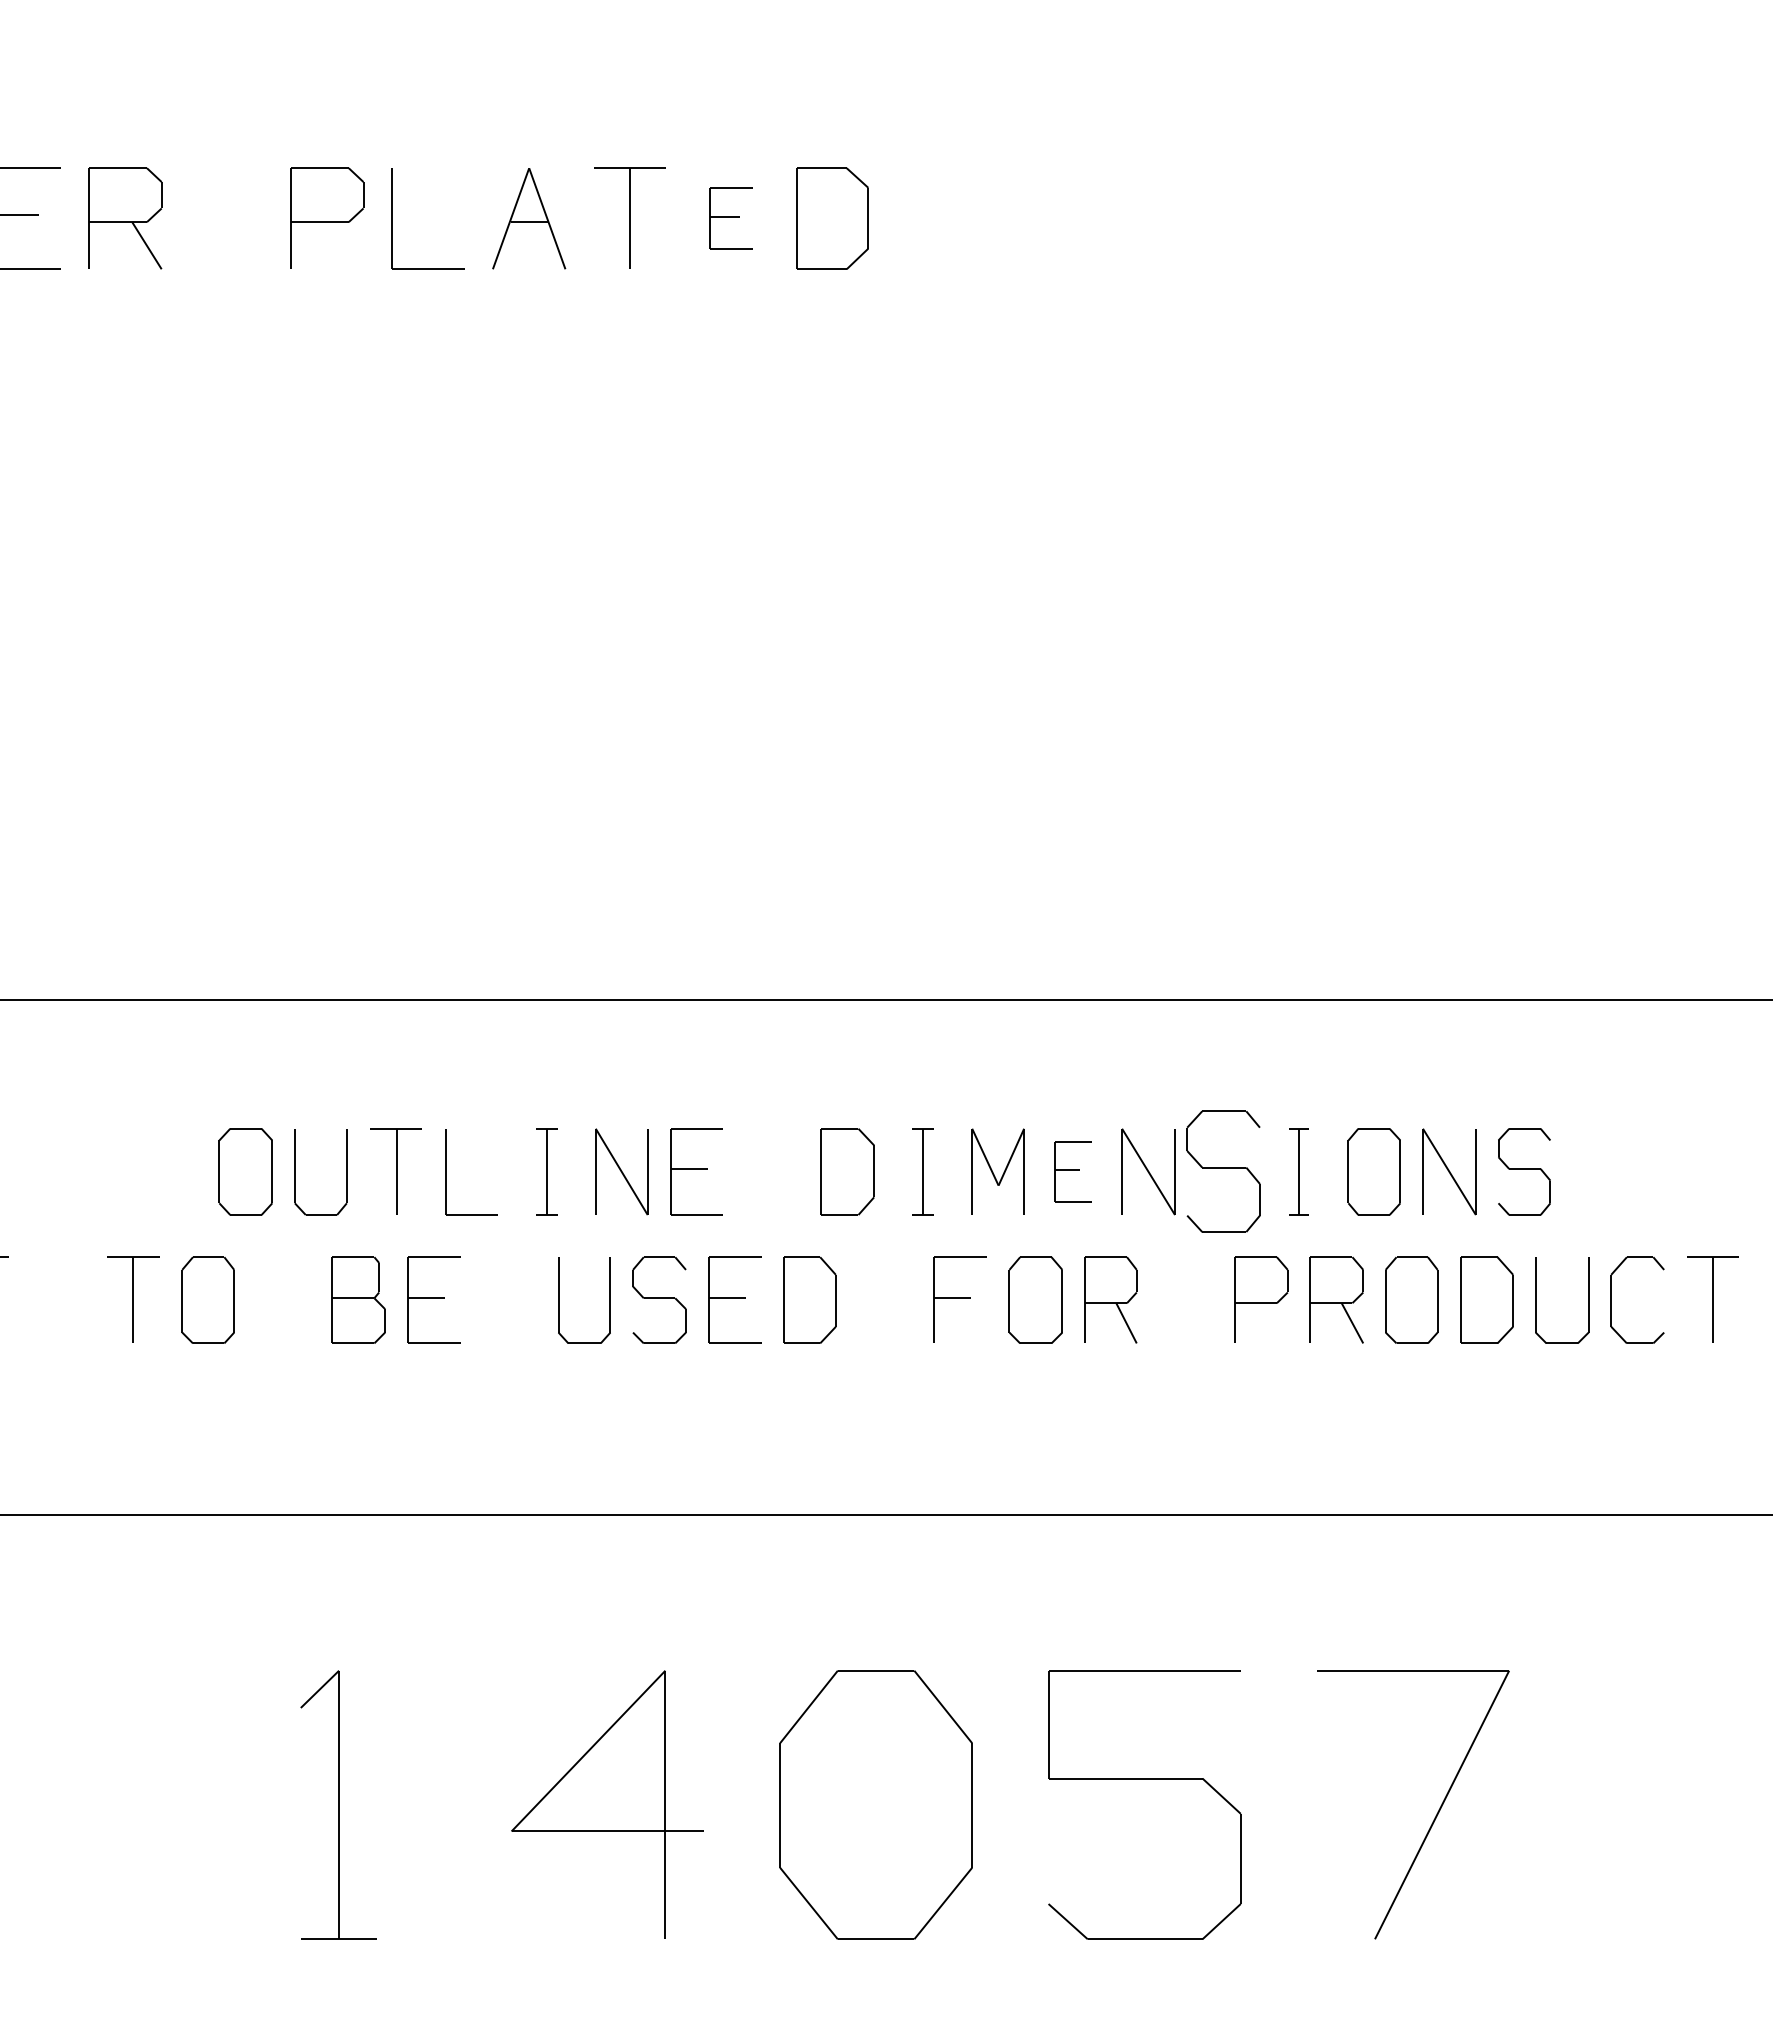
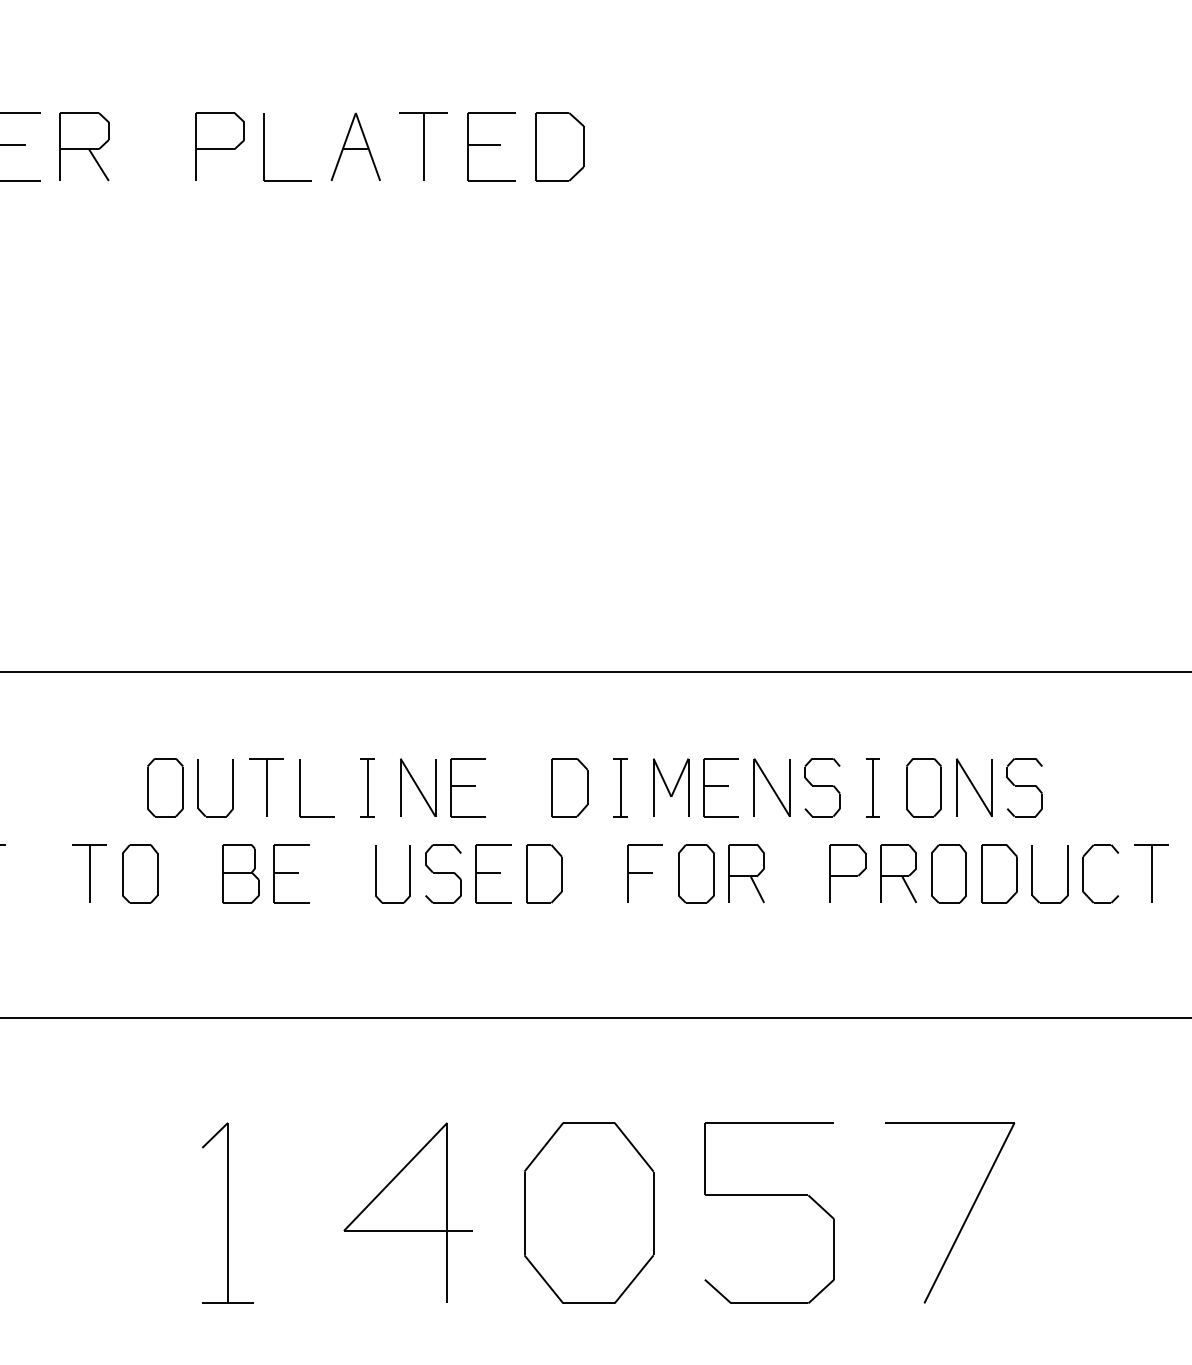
part: (731, 218) -> (491, 146), size x1.67
part: (1071, 1171) -> (720, 787), size x1.43
part: (1223, 1171) -> (822, 787), size x0.71

